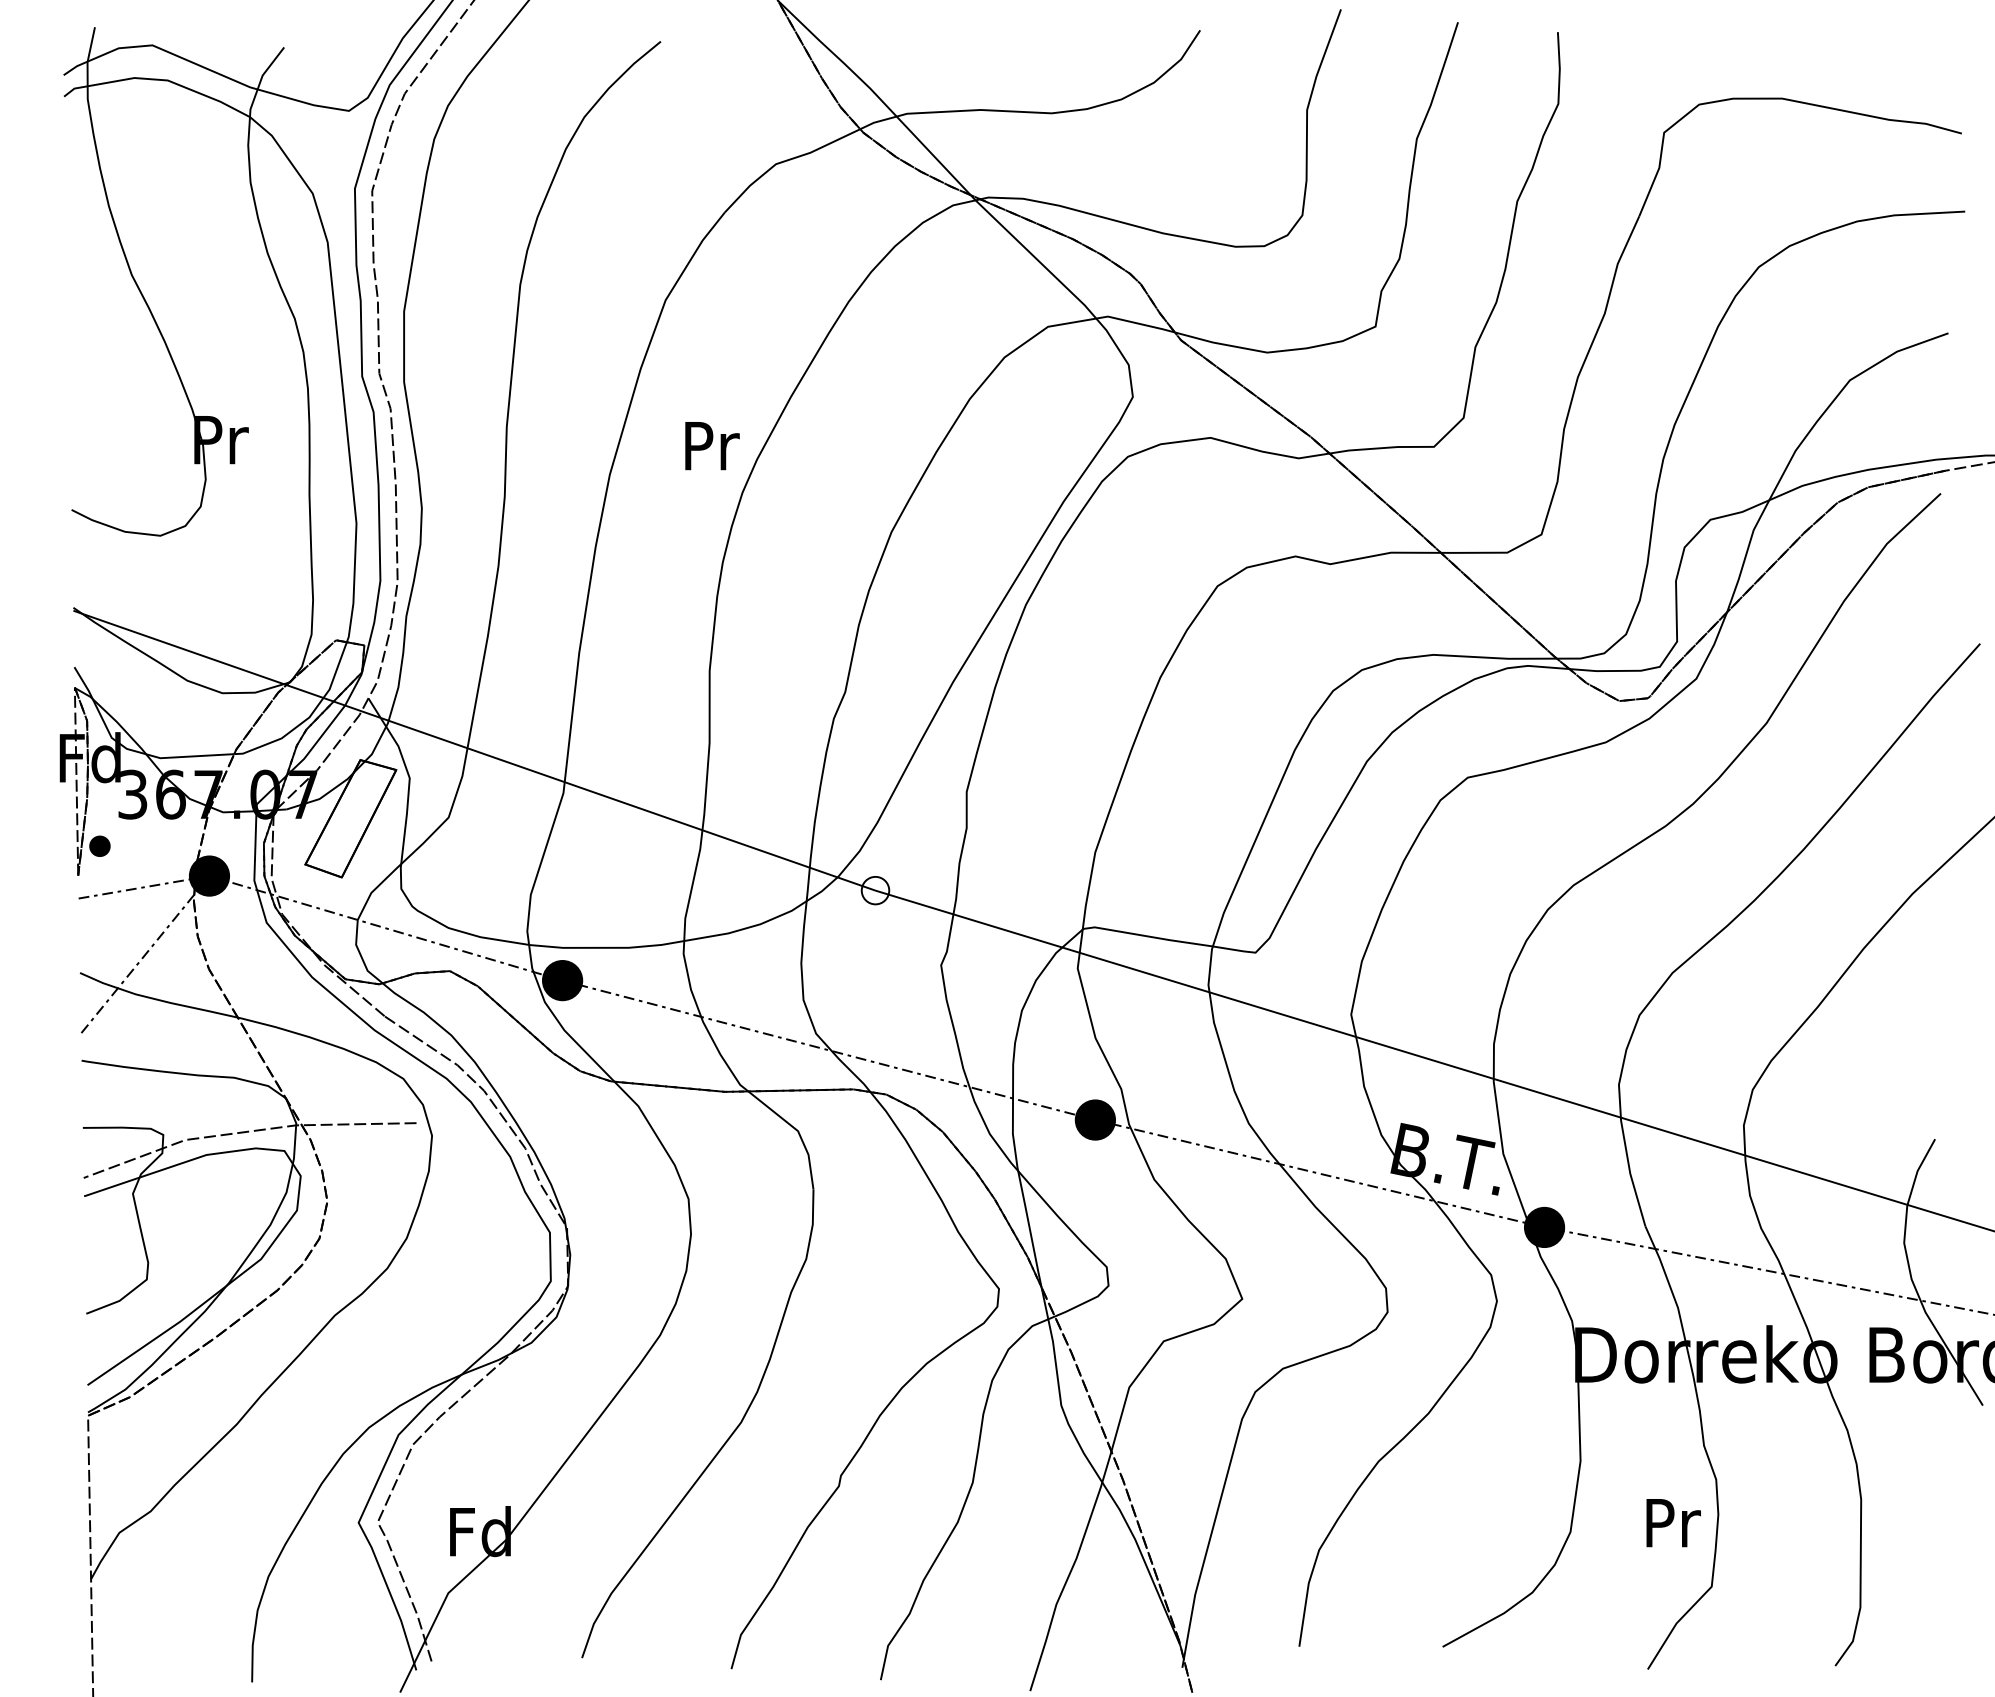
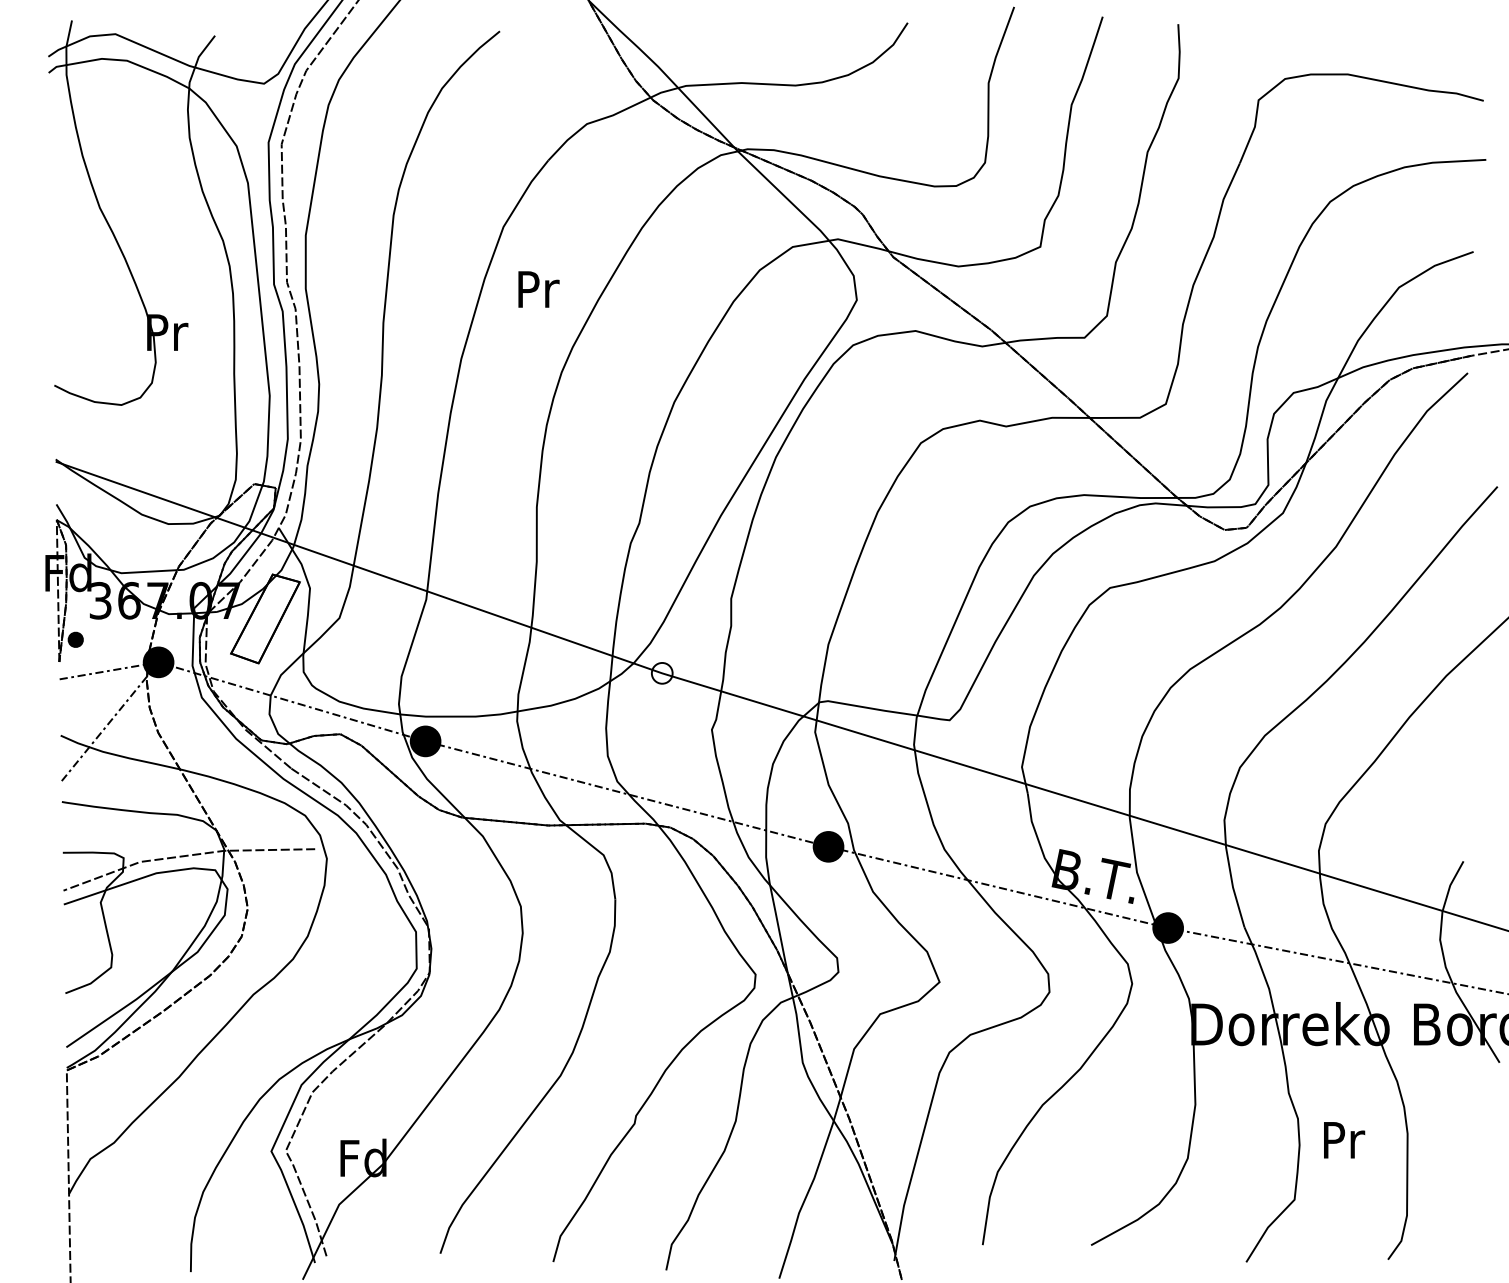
text: (712, 446) -> (538, 289), moved
text: (1673, 1523) -> (1344, 1140), moved

